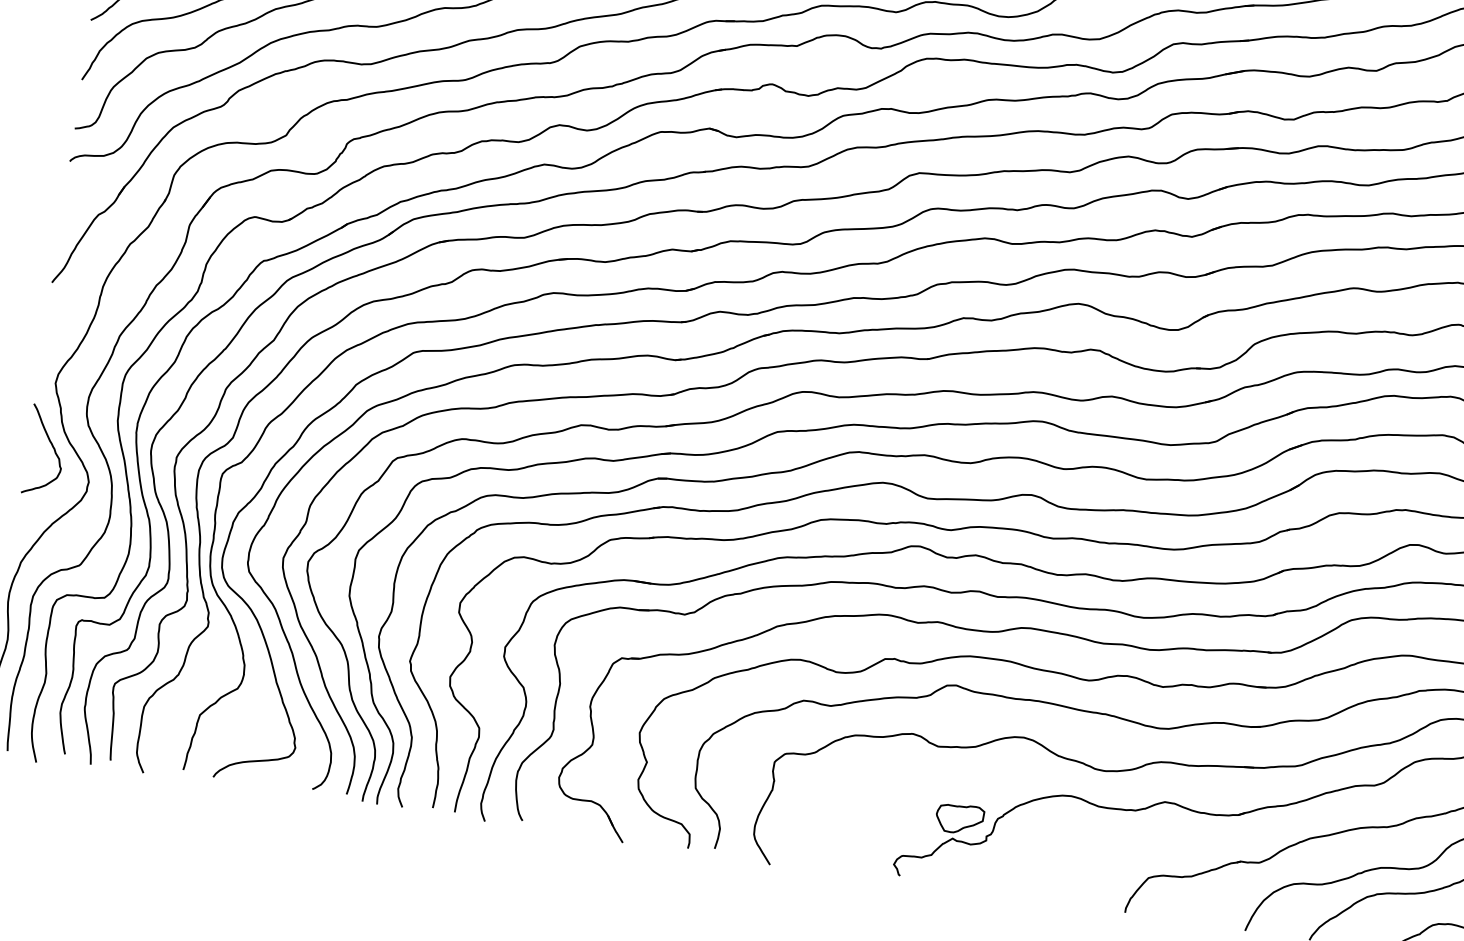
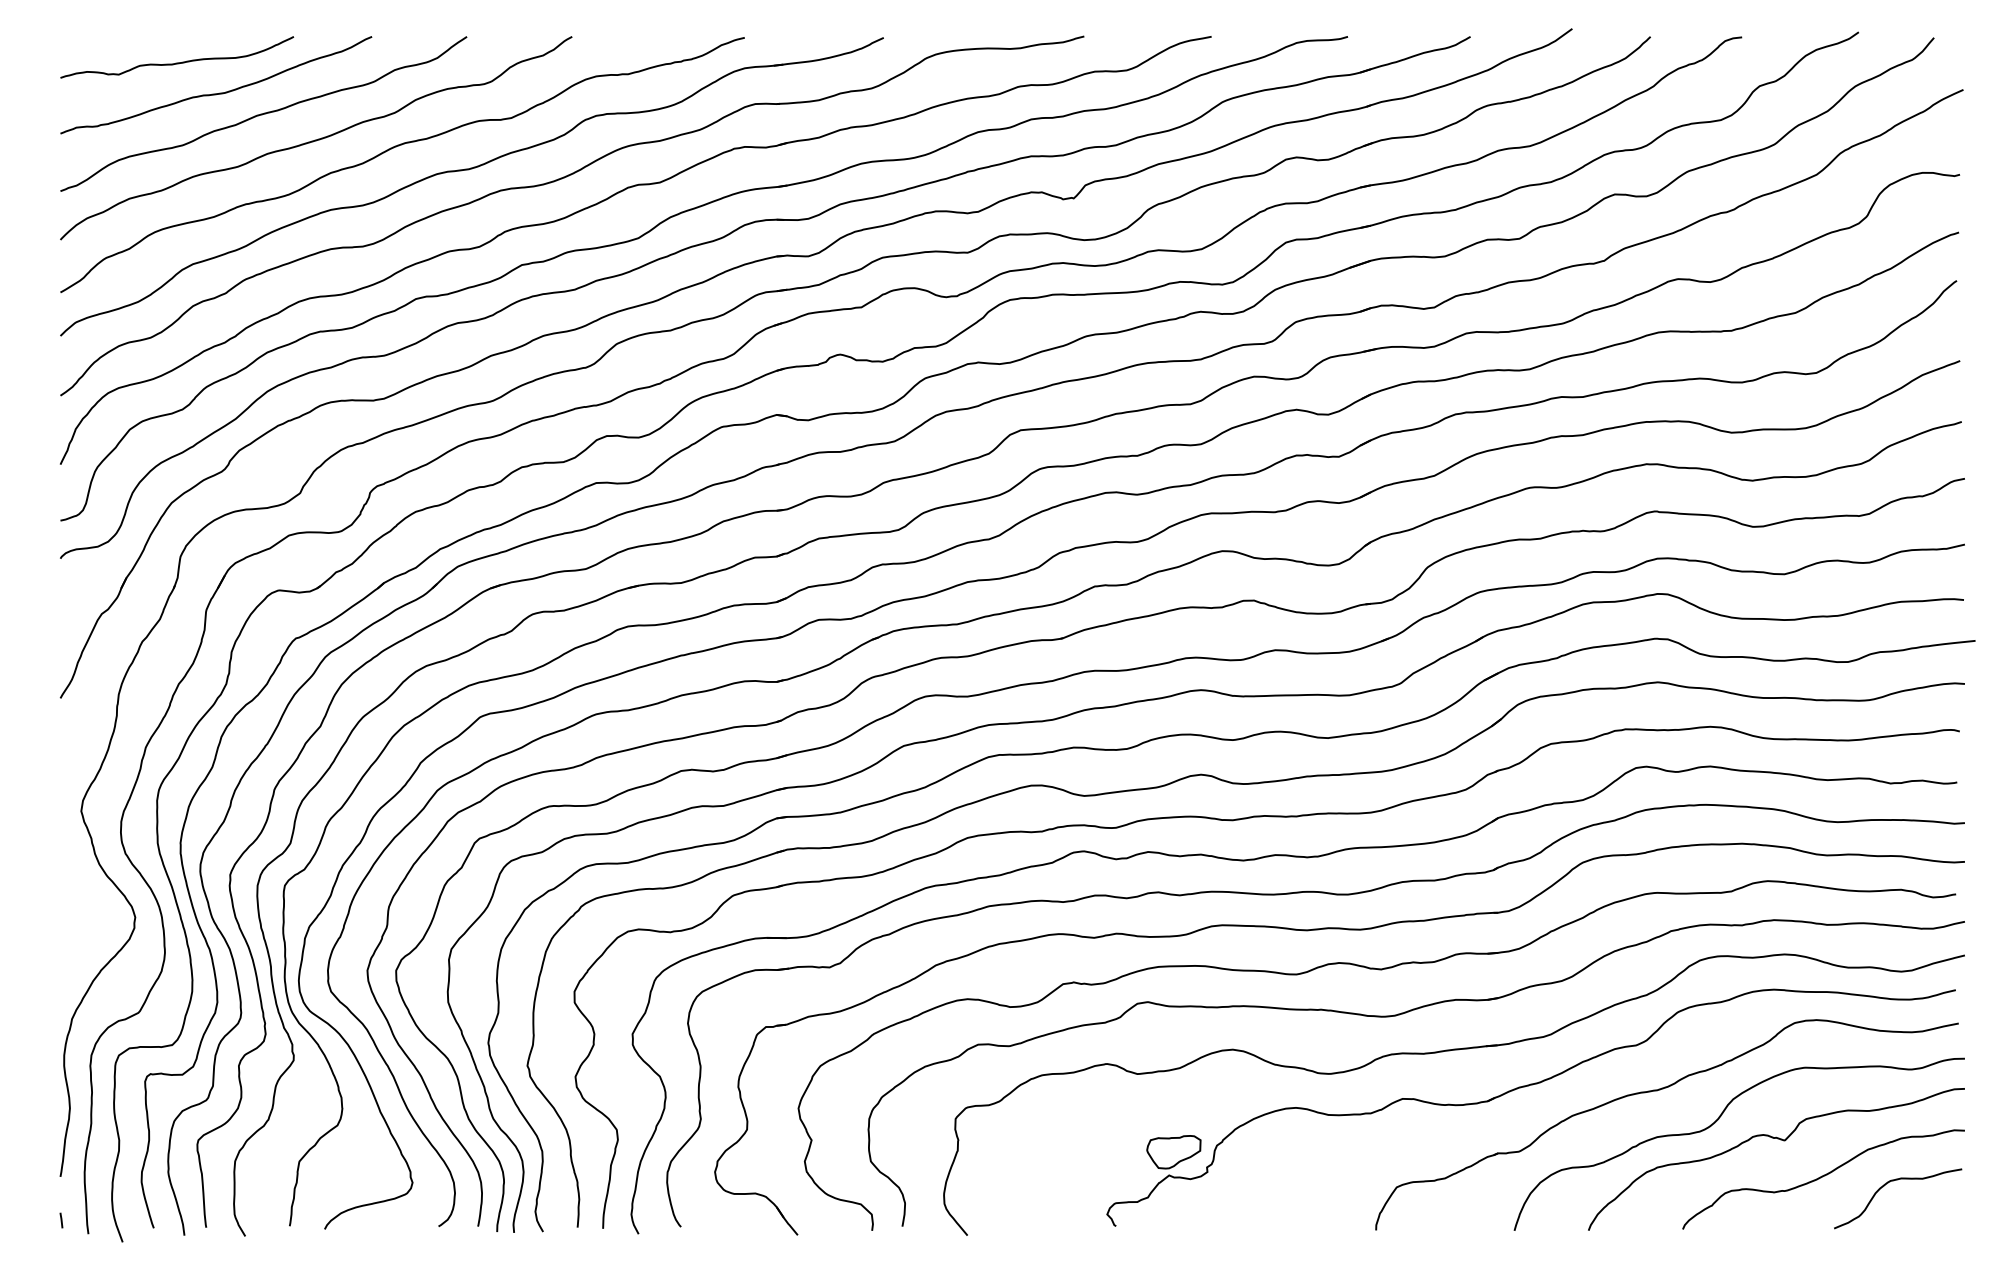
curve: (52, 447) -> (88, 884), removed

